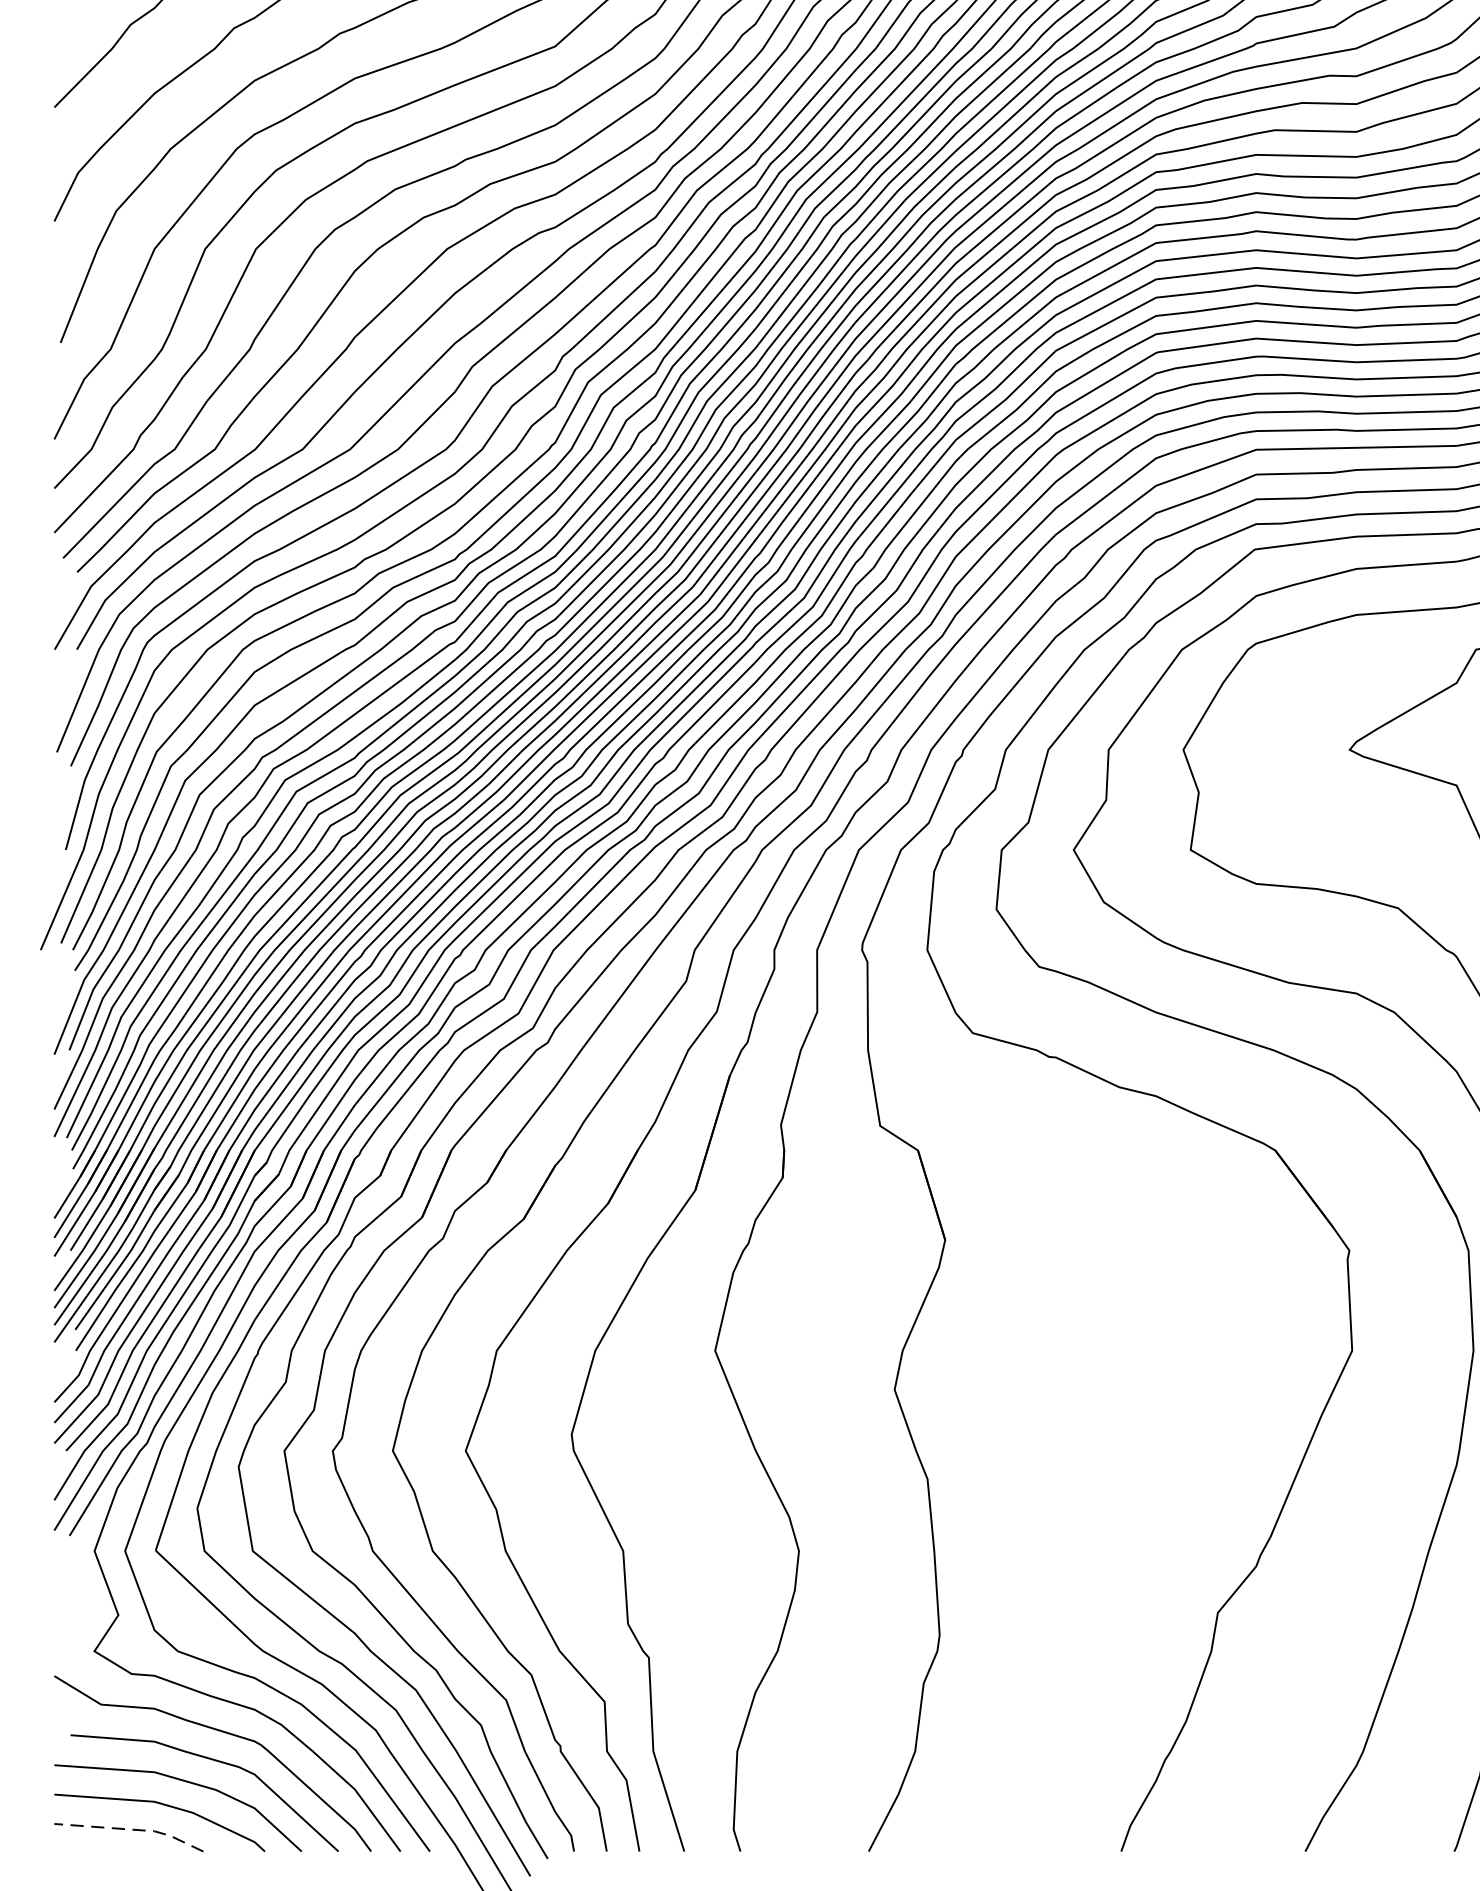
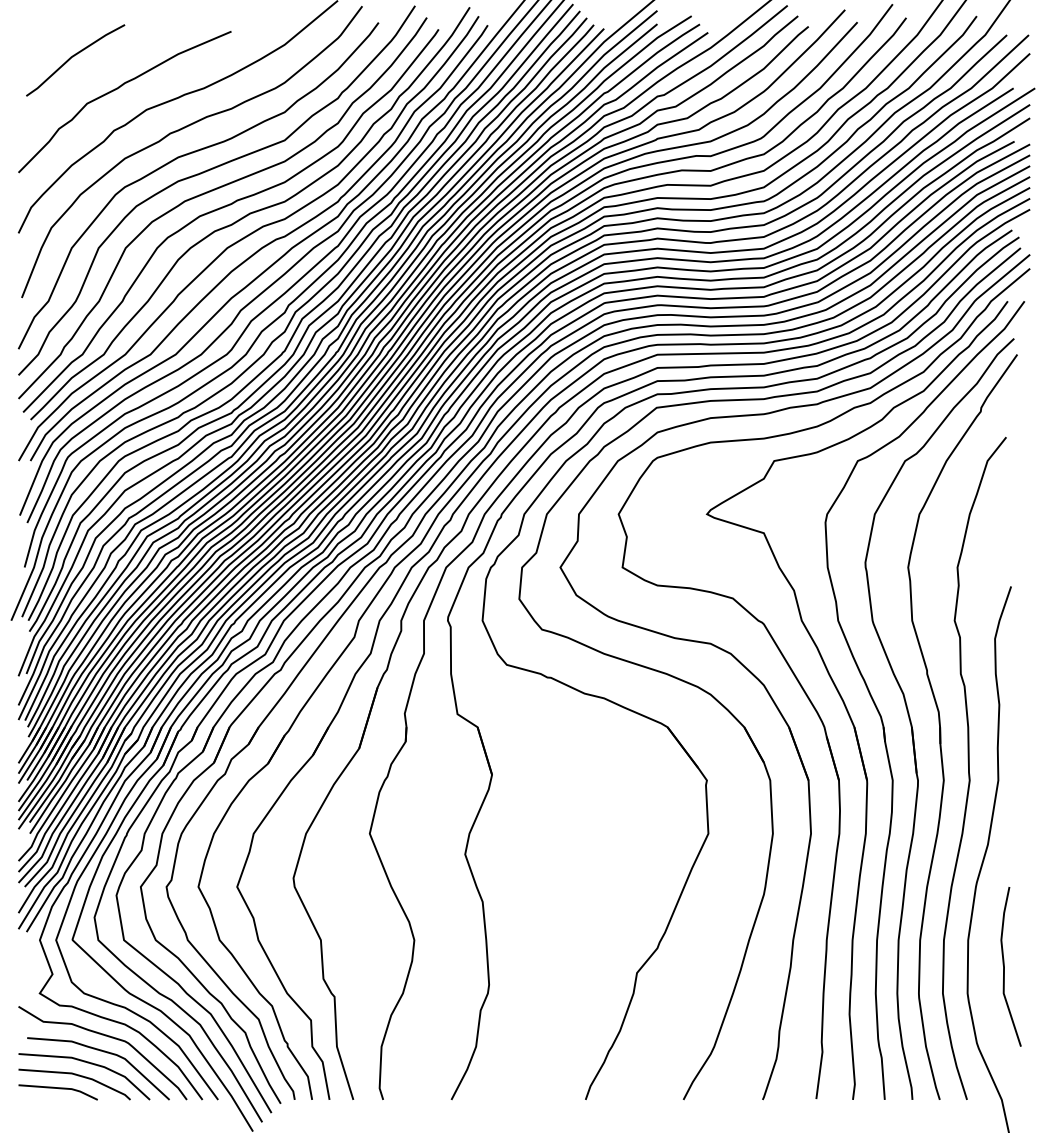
line: (131, 1830) -> (59, 1088), dashed -> solid

